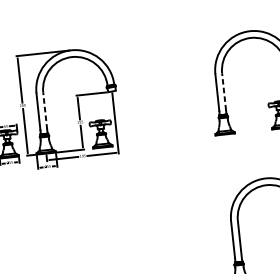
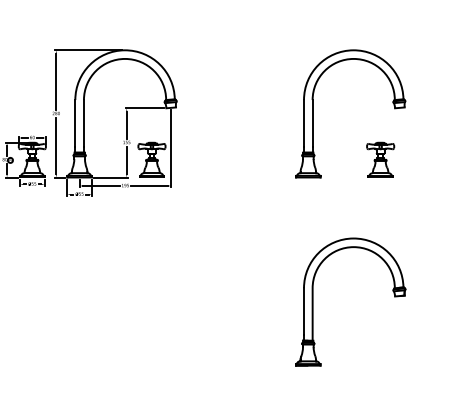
line: (223, 91) -> (312, 123), dashed -> solid
line: (44, 111) -> (83, 123), dashed -> solid

